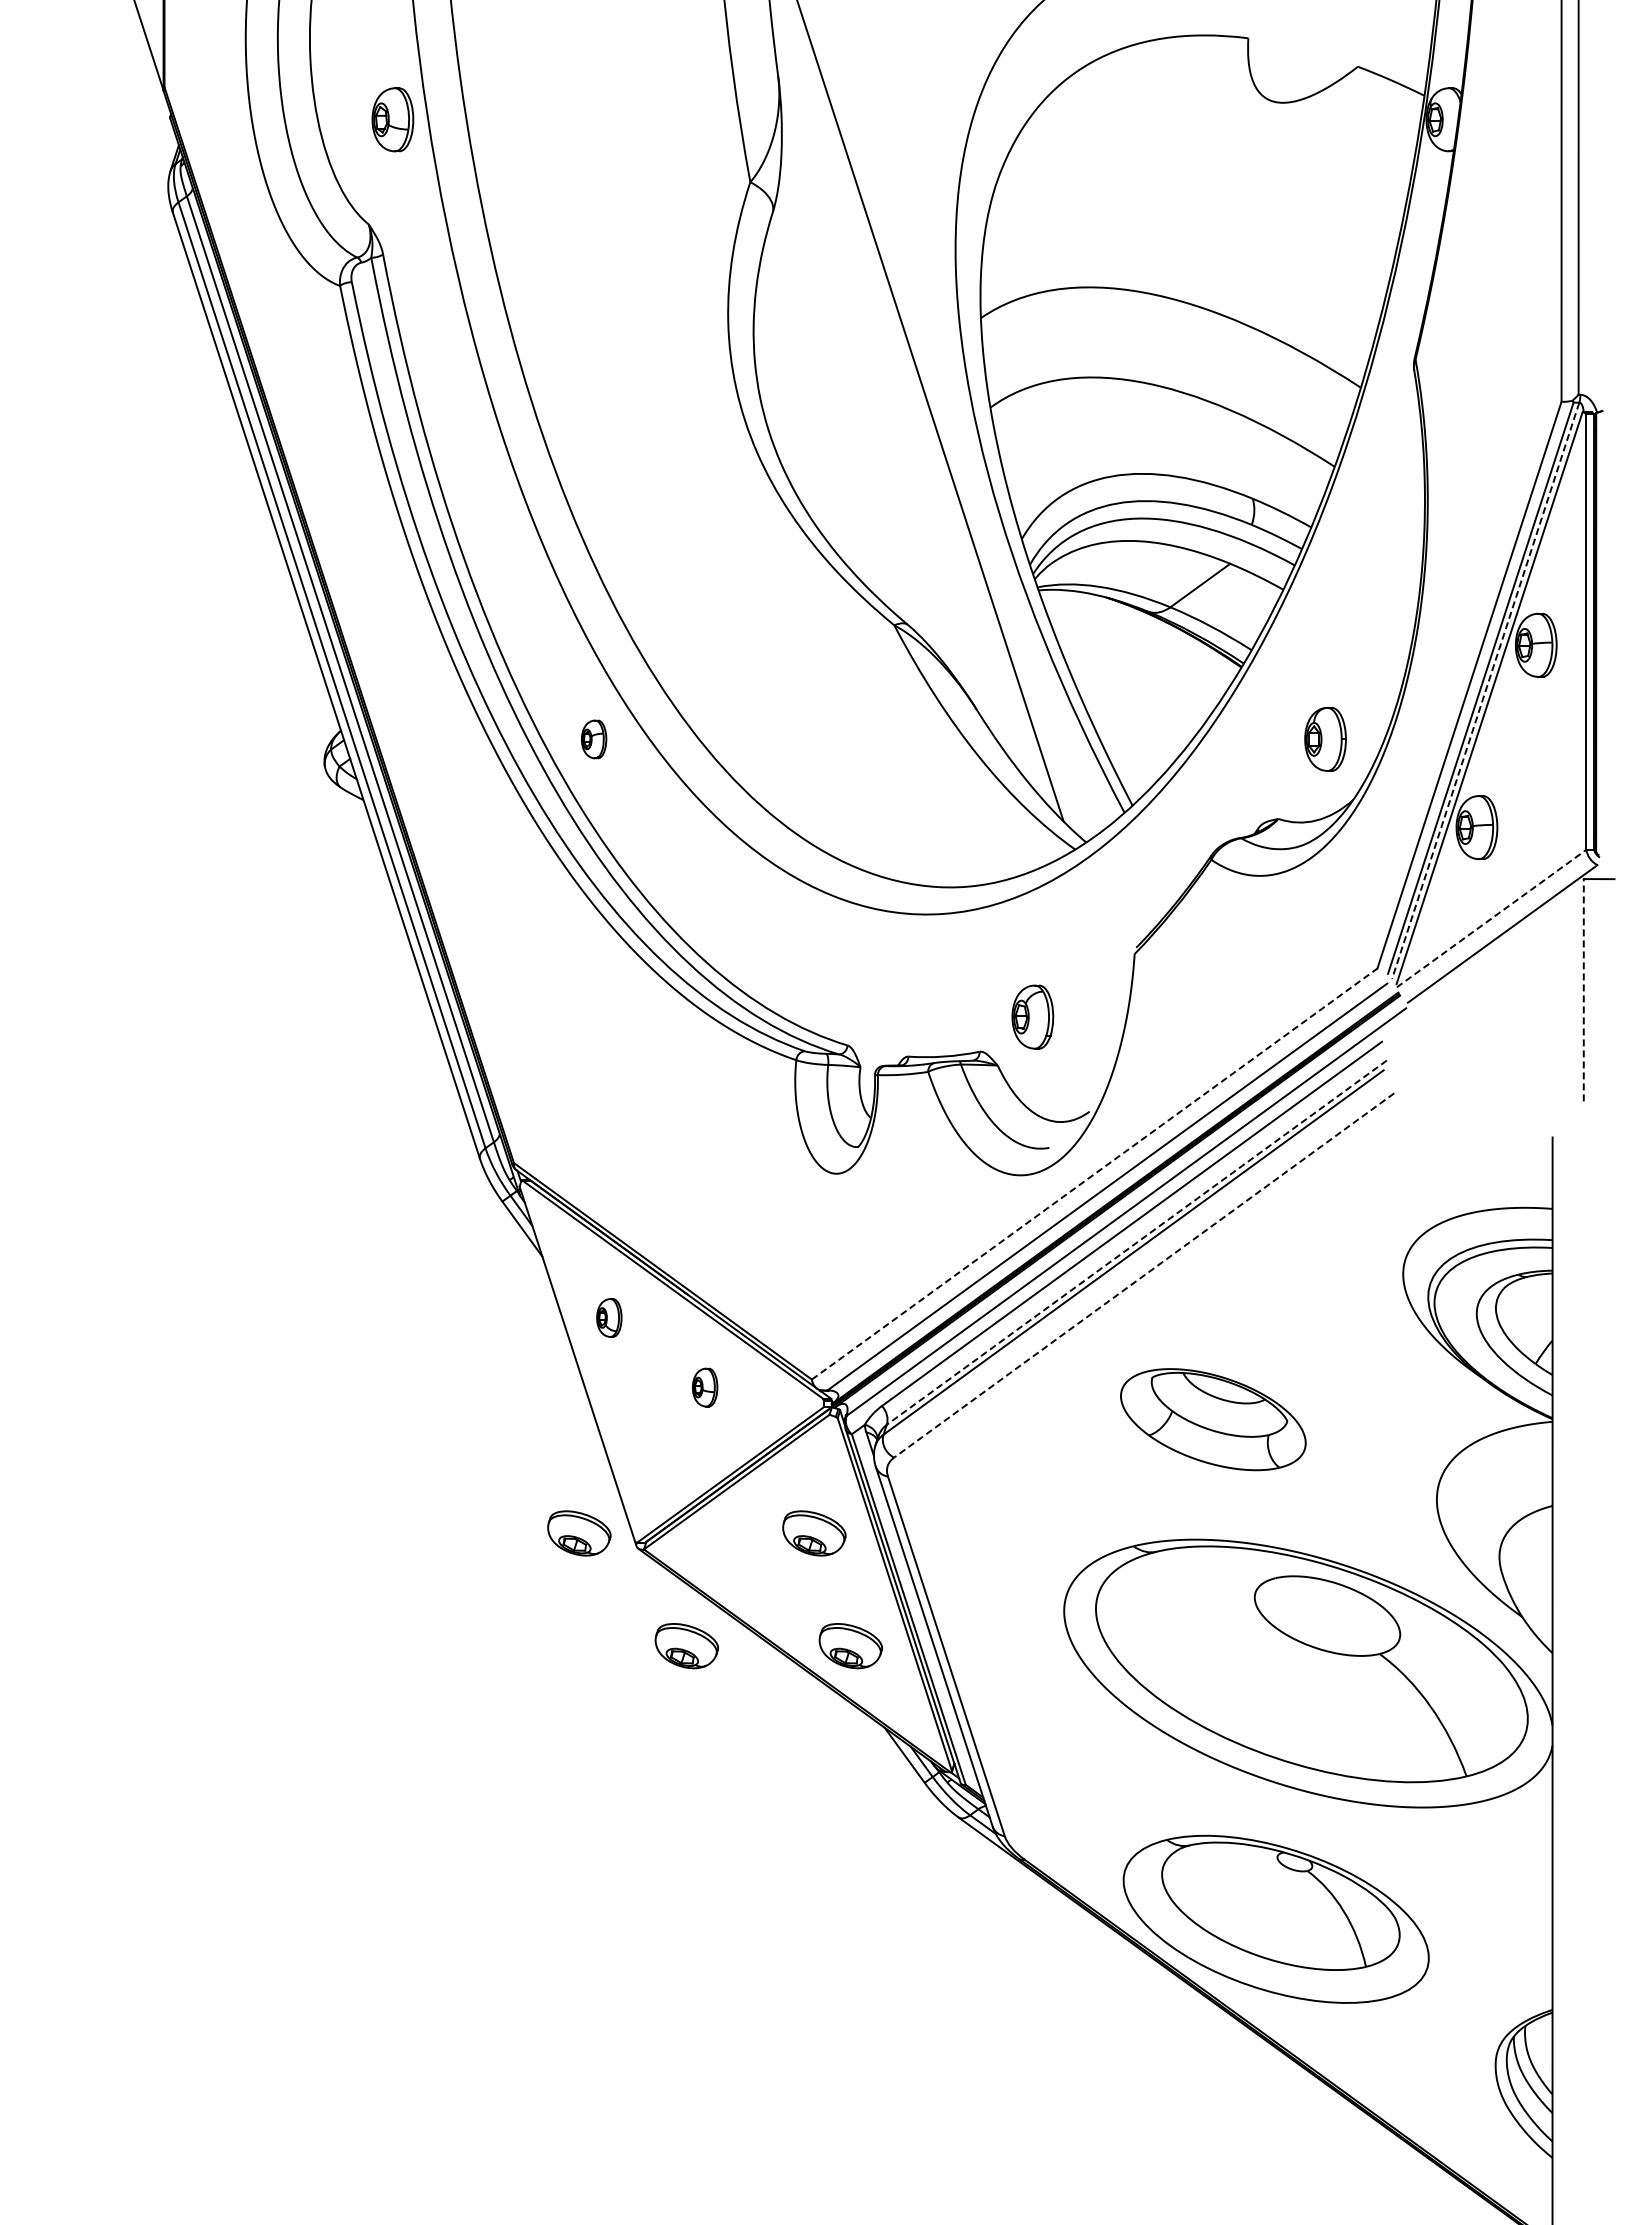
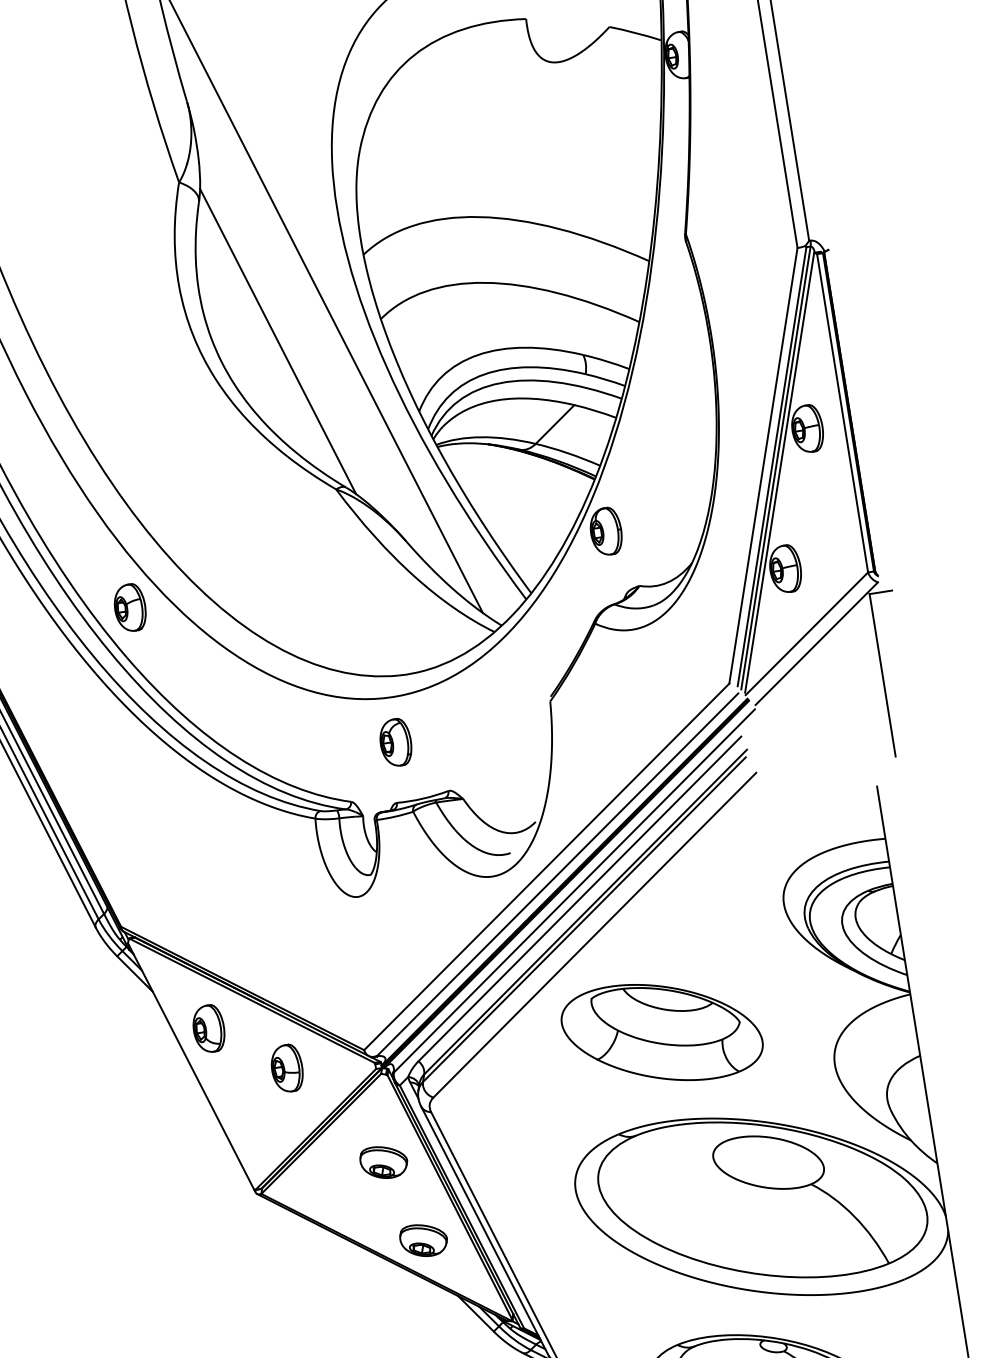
line: (847, 415) -> (277, 341), added
line: (1485, 690) -> (775, 467), dashed -> solid
part: (593, 739) -> (129, 608), size x1.67
part: (1325, 739) -> (606, 531), moved
line: (1491, 918) -> (806, 633), dashed -> solid
line: (1583, 989) -> (882, 674), dashed -> solid
part: (1032, 1016) -> (395, 742), moved
line: (1094, 1174) -> (546, 867), dashed -> solid
line: (1136, 1242) -> (585, 912), dashed -> solid
line: (1143, 1275) -> (594, 935), dashed -> solid
part: (609, 1317) -> (209, 1028), size x1.67
part: (704, 1387) -> (286, 1068), size x1.67
part: (1213, 1419) -> (662, 1032), size x1.43
part: (579, 1533) -> (212, 1189), removed
part: (686, 1646) -> (303, 1259), removed

